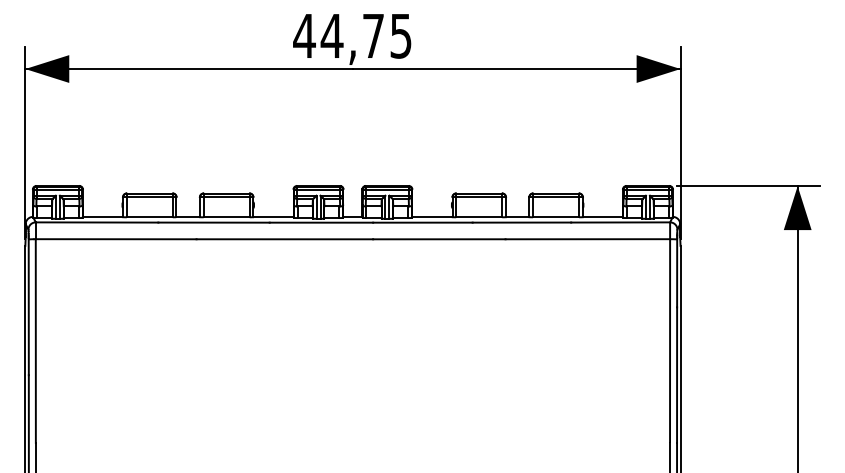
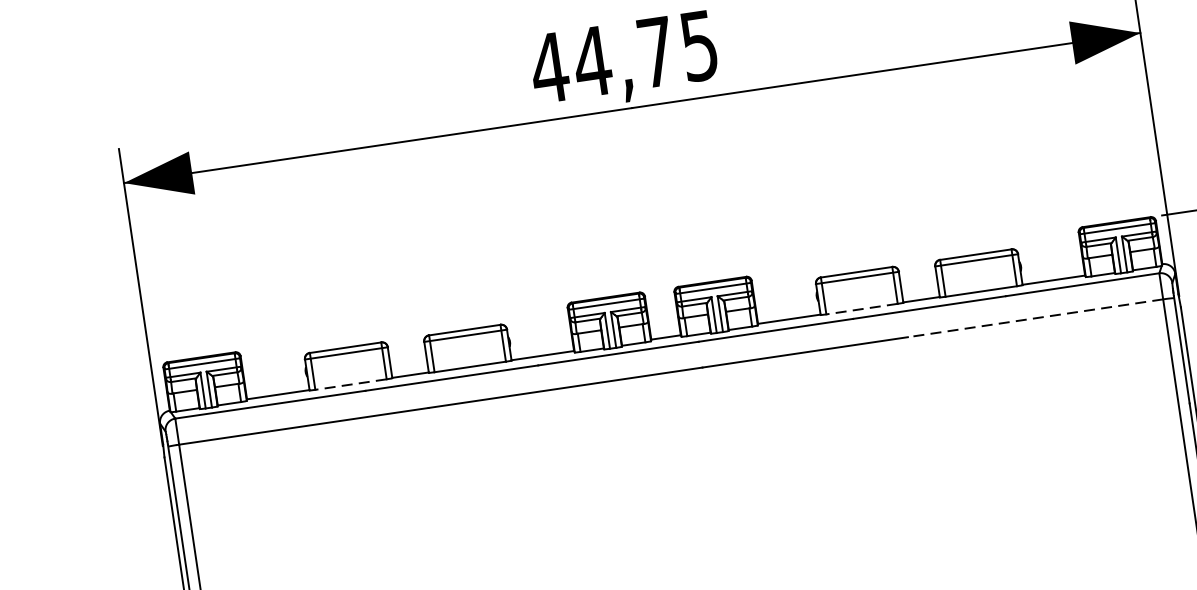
line: (149, 217) -> (350, 384), solid -> dashed
line: (478, 217) -> (860, 309), solid -> dashed
line: (587, 239) -> (1035, 318), solid -> dashed

